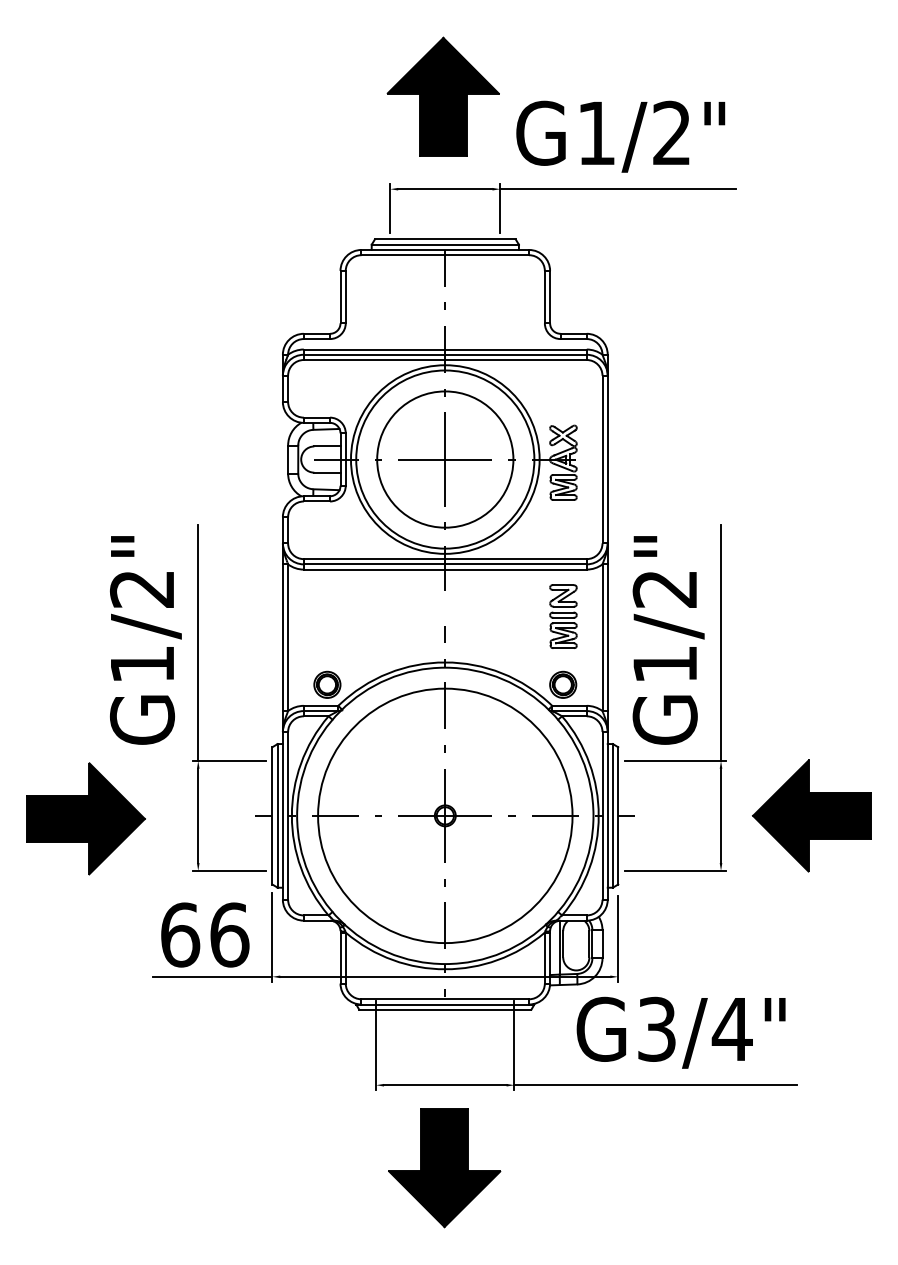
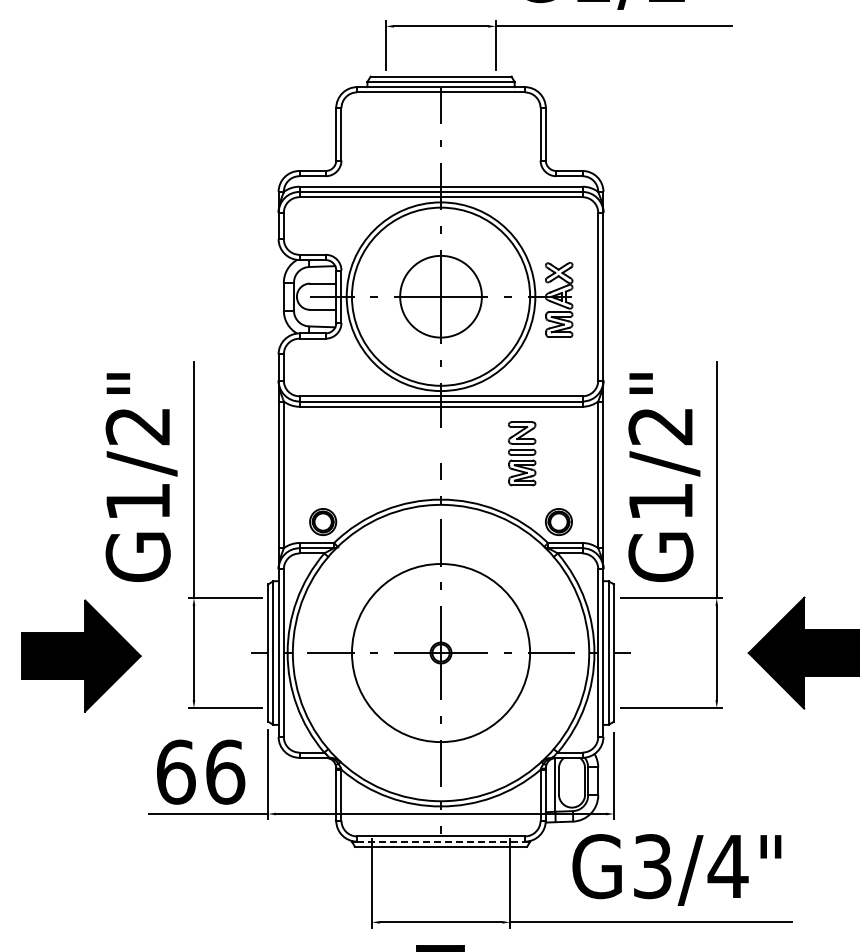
circle: (445, 459) -> (441, 296), size x0.6
part: (563, 616) -> (522, 453), moved
circle: (445, 815) -> (441, 652), size x0.7
line: (445, 1004) -> (441, 841), solid -> dashed

